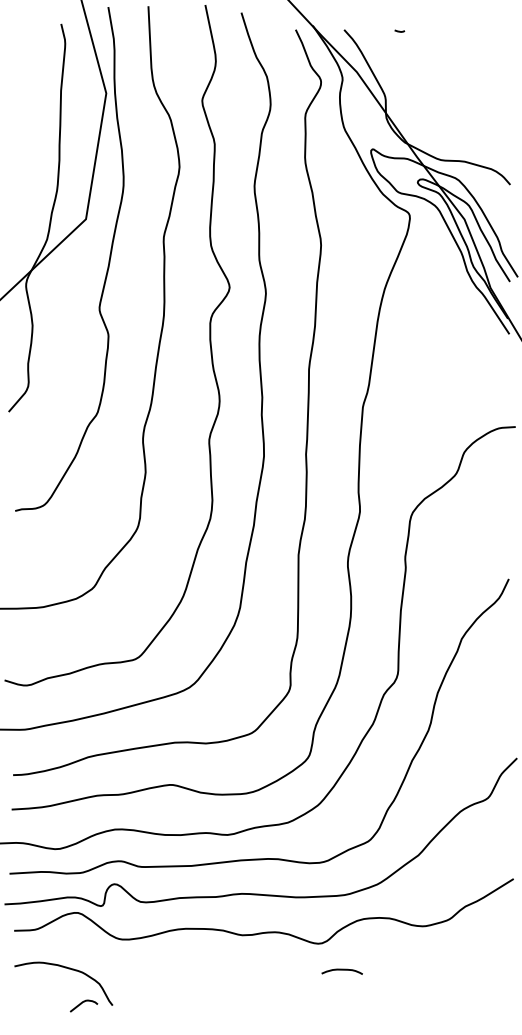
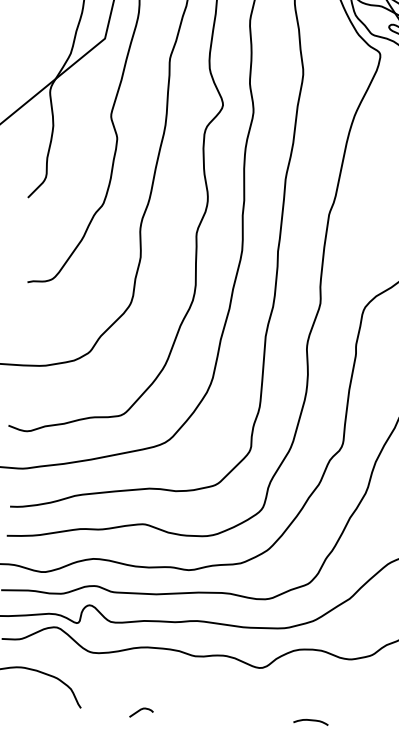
curve: (341, 970) -> (310, 720), moved
curve: (82, 1003) -> (140, 710), moved

